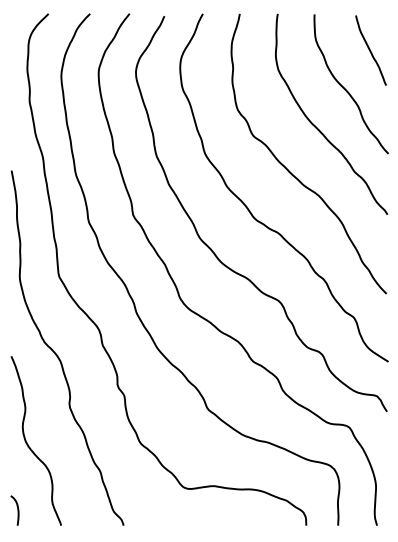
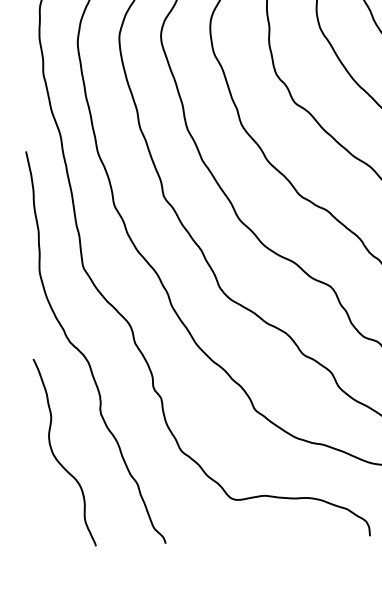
curve: (17, 510) -> (46, 531), removed

